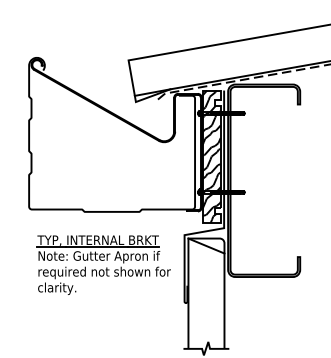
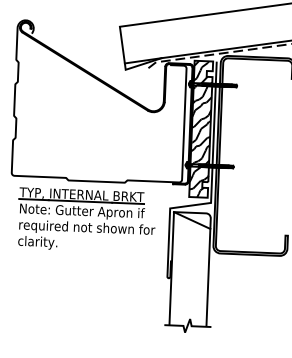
part: (103, 264) -> (86, 219), moved

